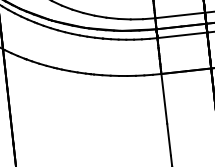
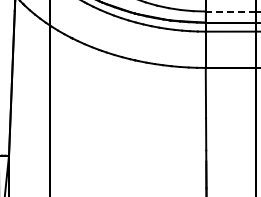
line: (179, 15) -> (230, 11), solid -> dashed

